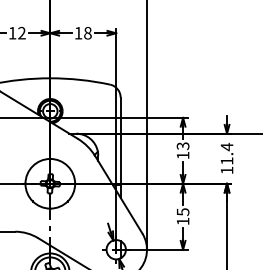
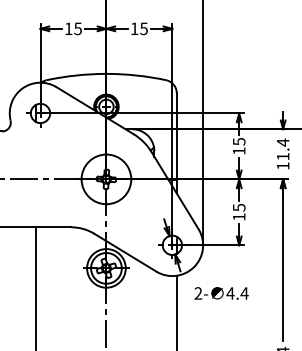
text: (21, 32) -> (77, 28), 12 -> 15
text: (87, 32) -> (143, 28), 18 -> 15
text: (182, 145) -> (238, 141), 13 -> 15

